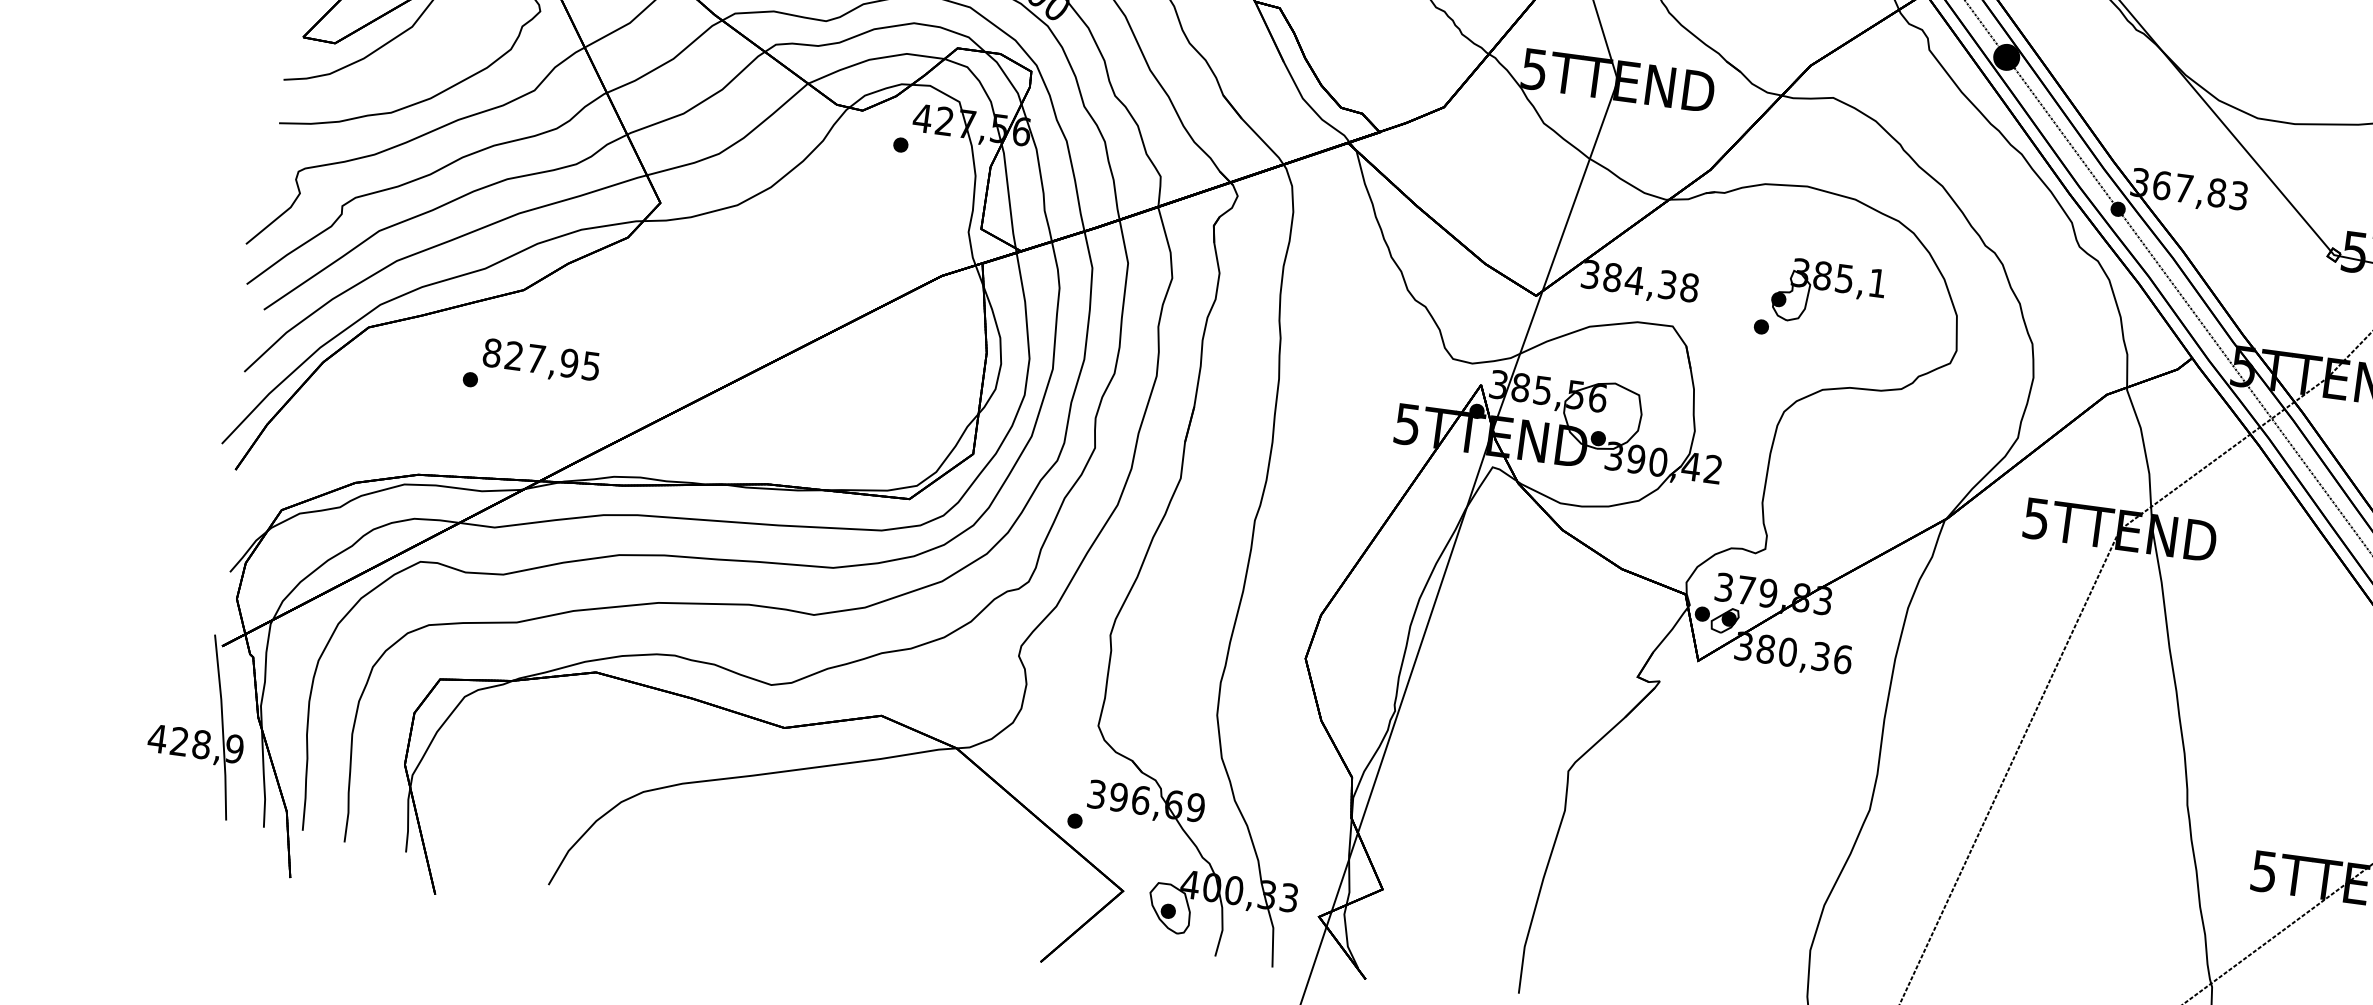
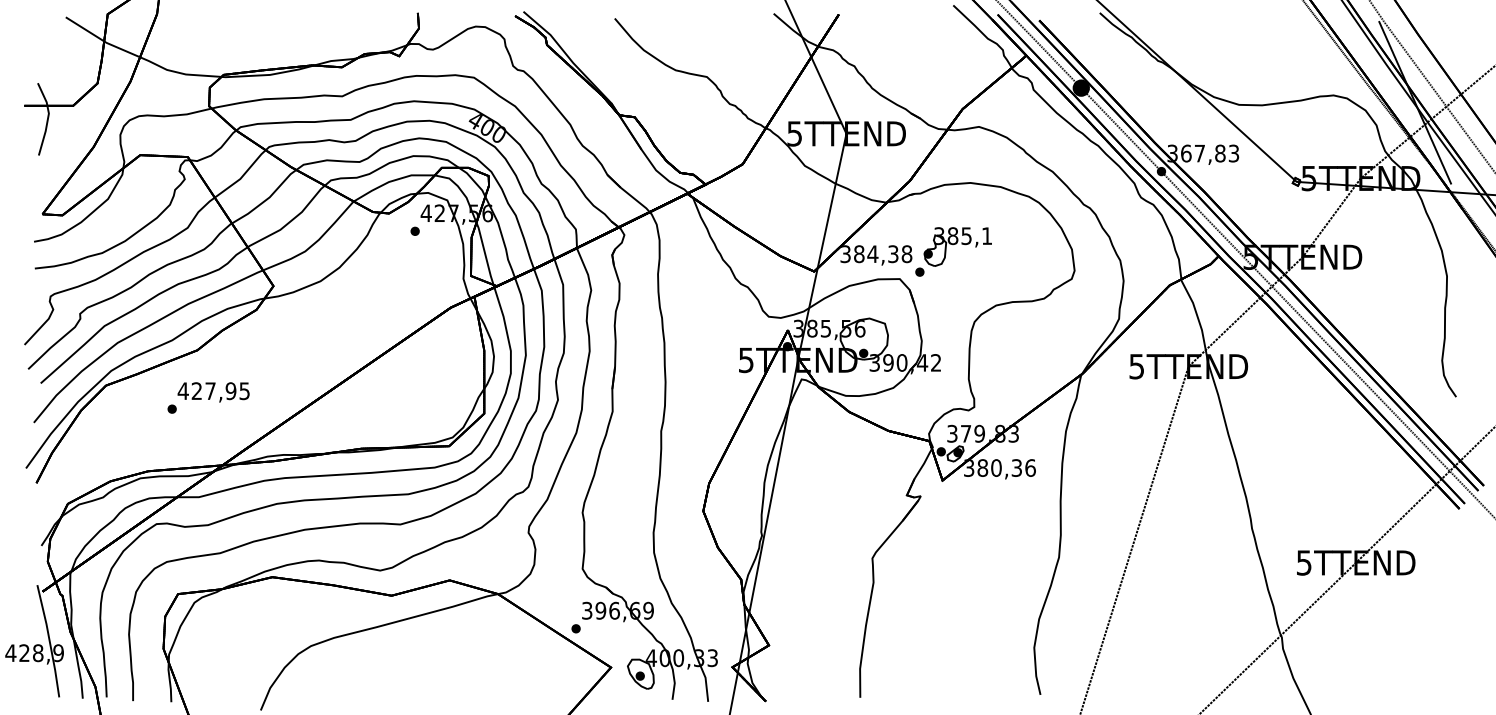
part: (1820, 300) -> (953, 251), moved
text: (490, 353) -> (182, 391), 827,95 -> 427,95

